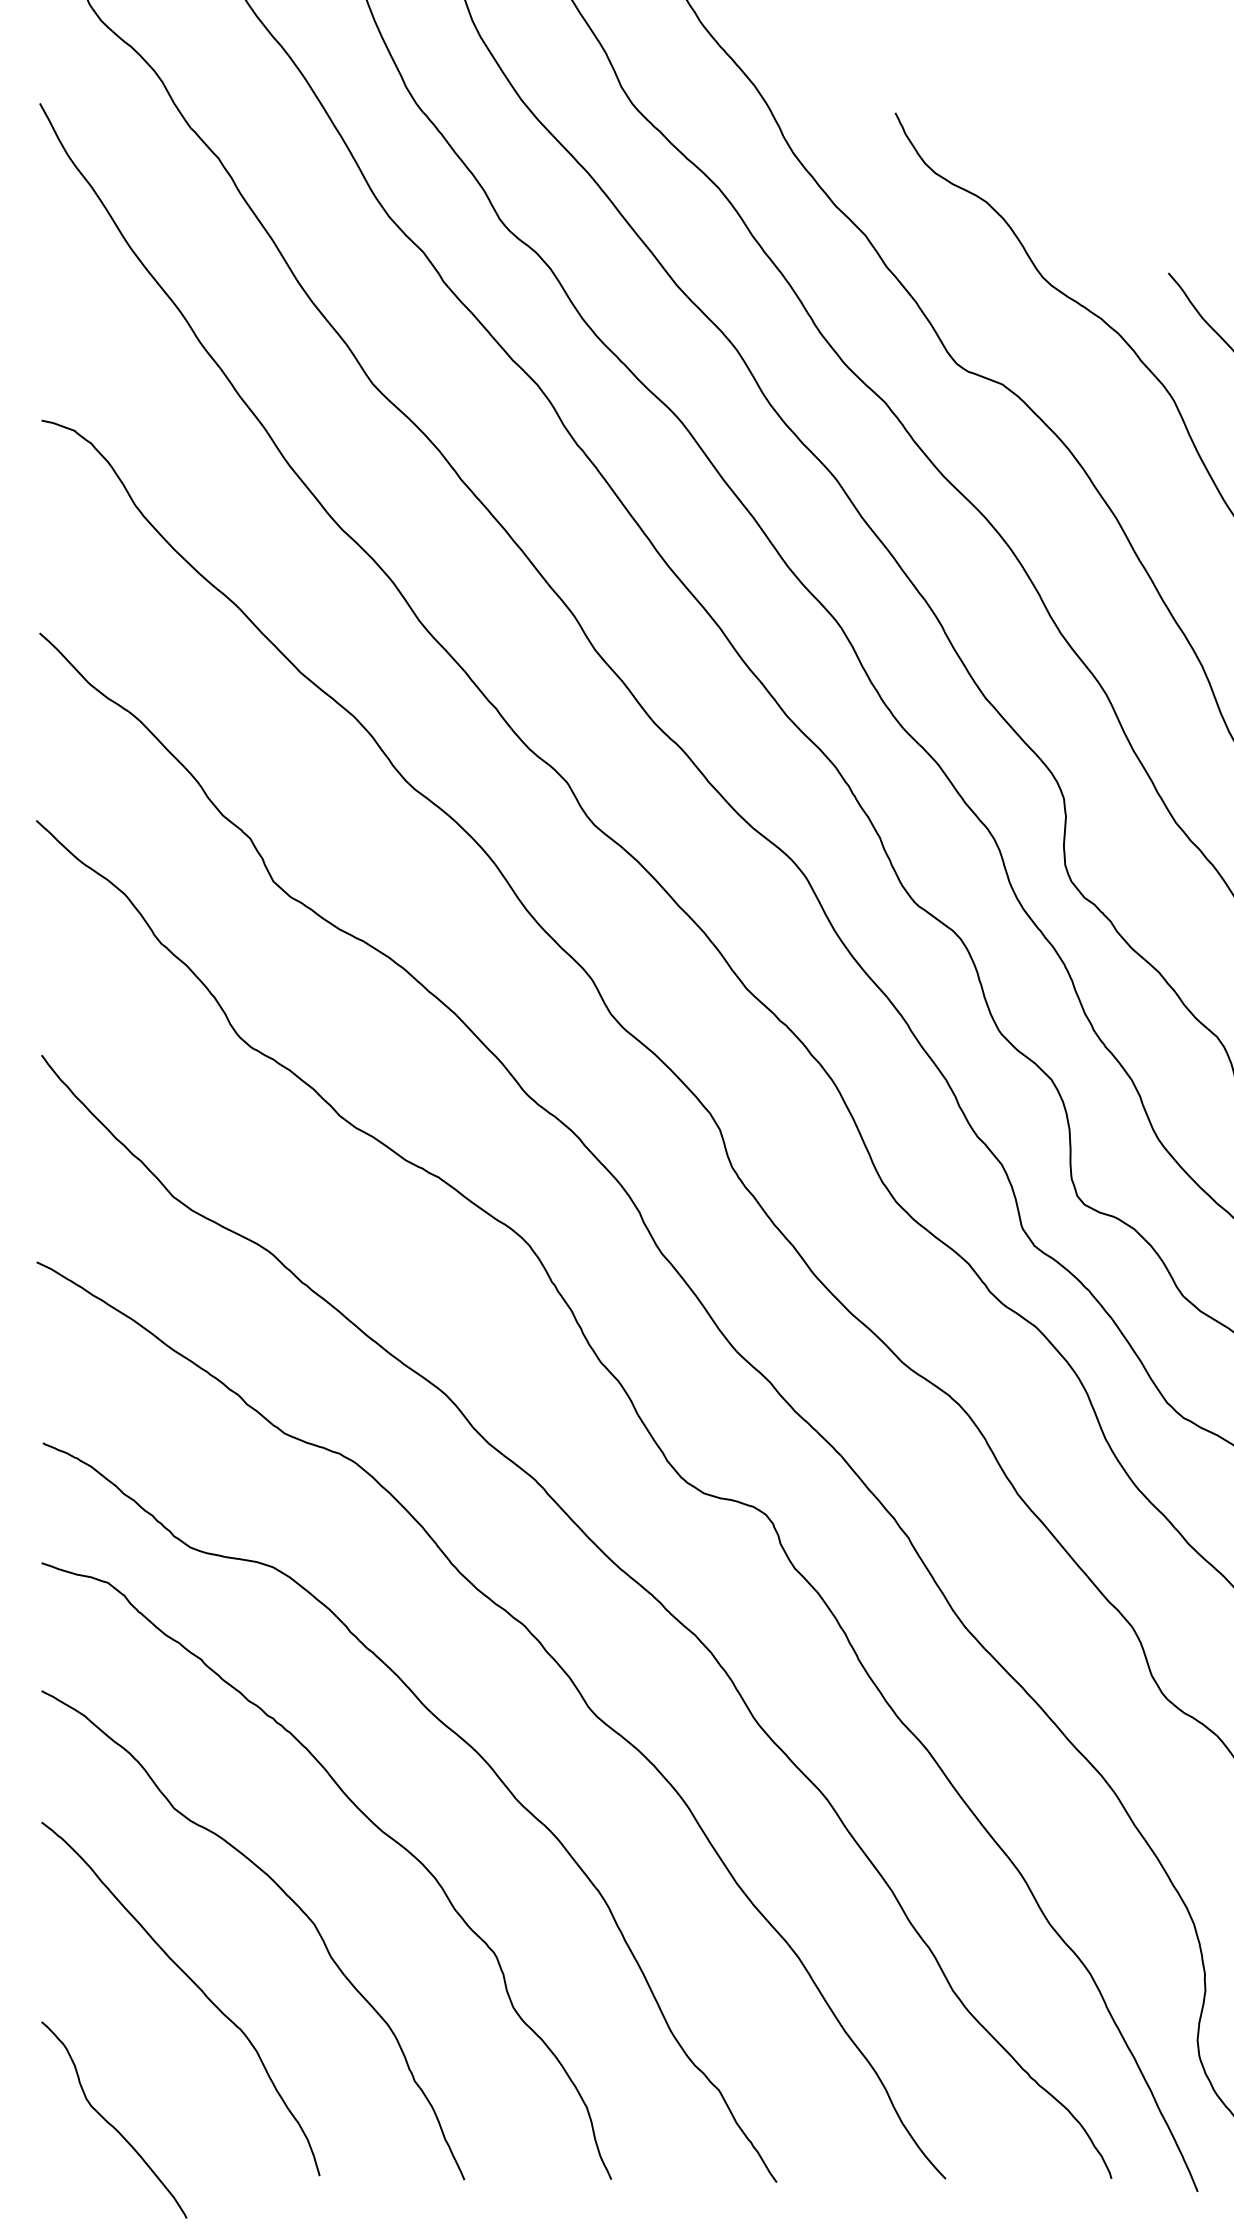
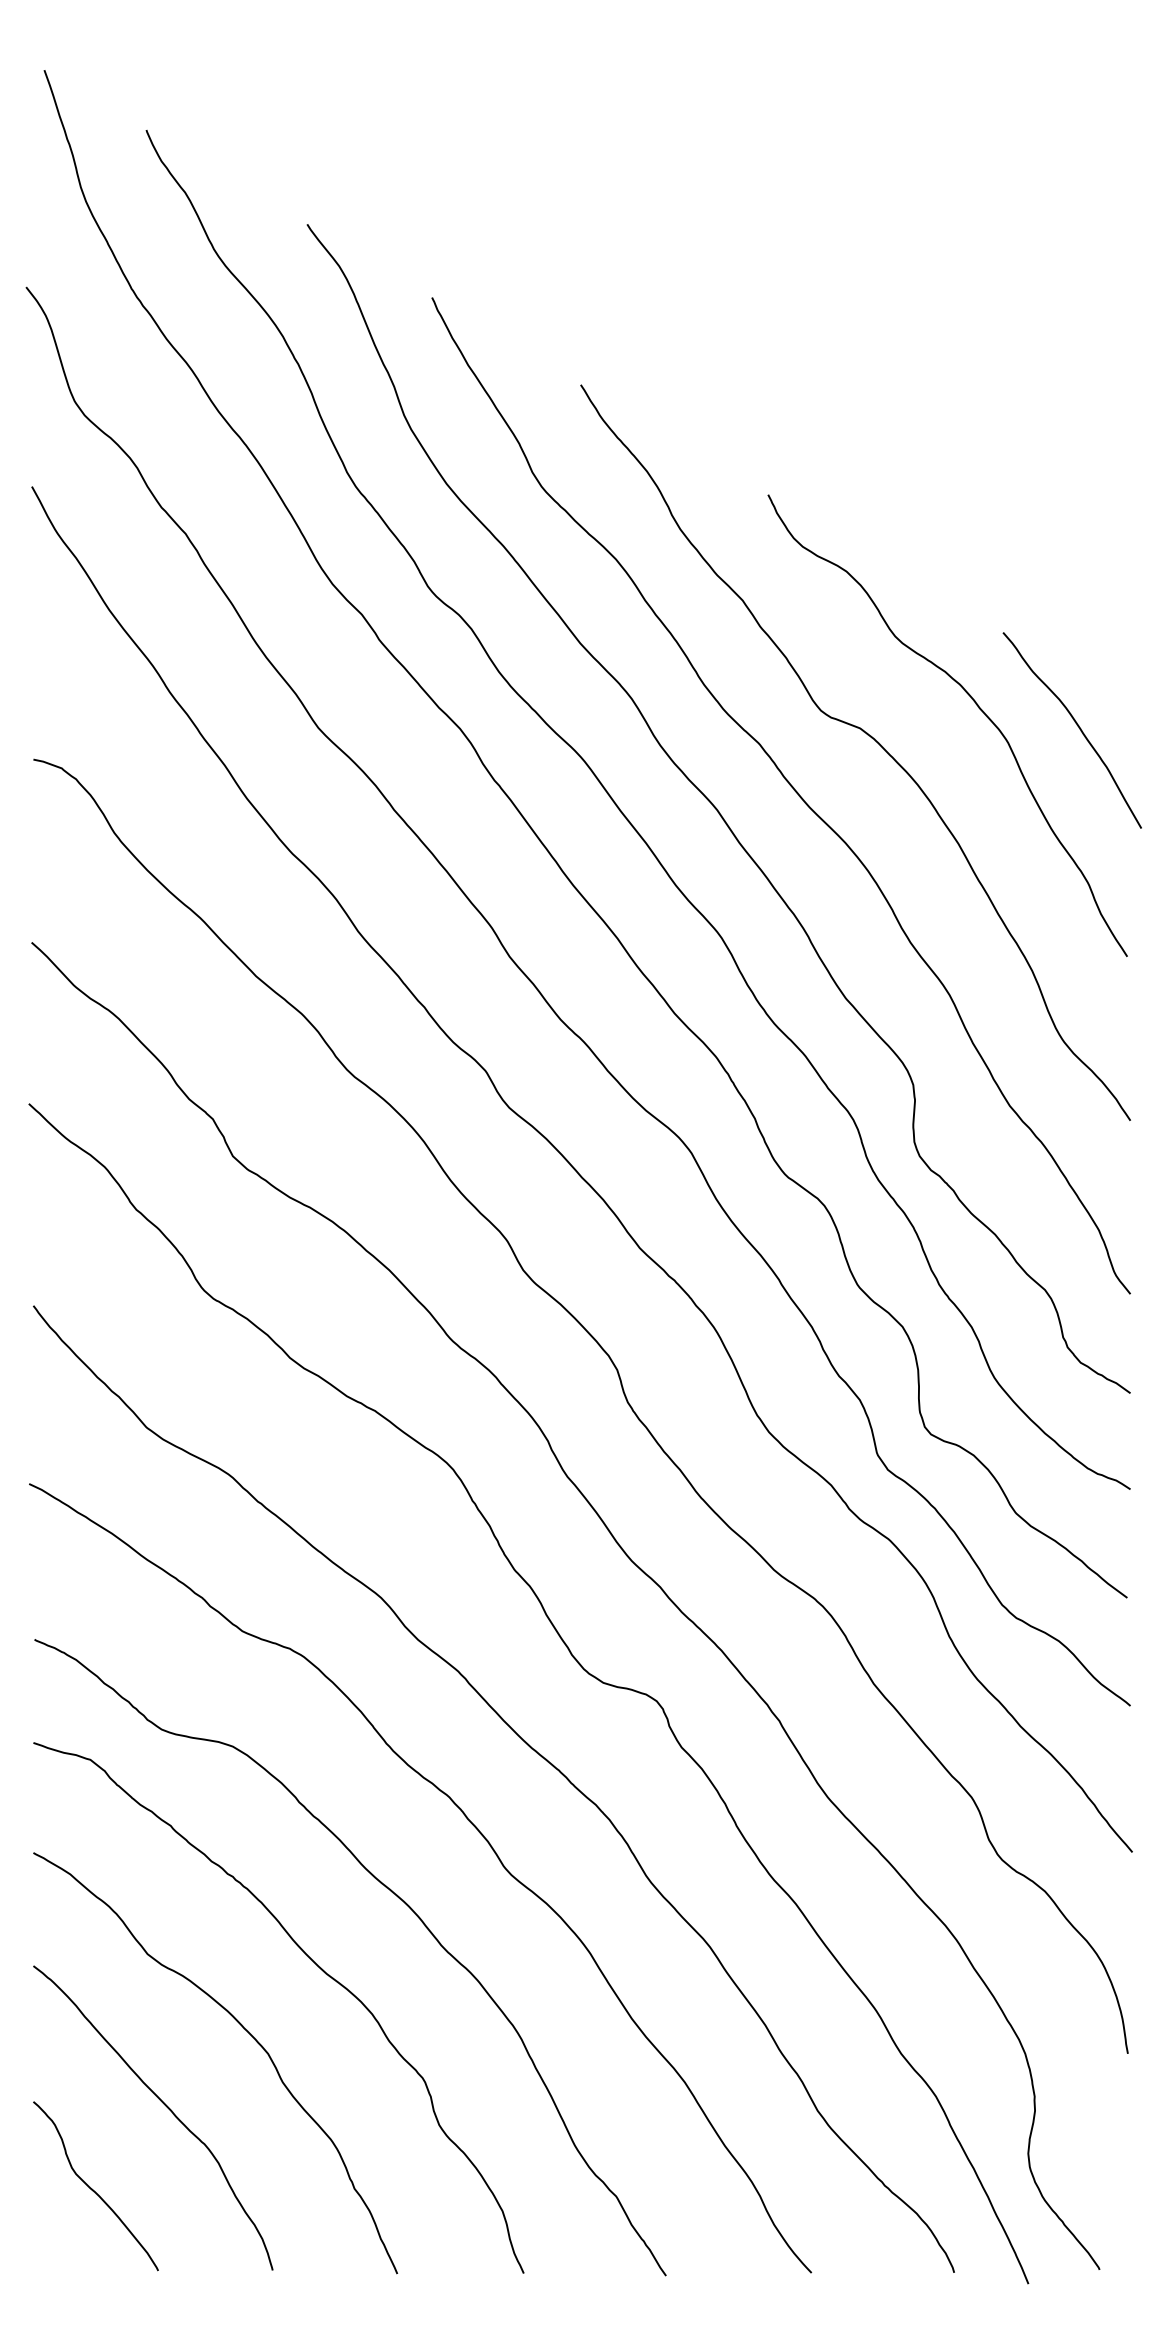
curve: (110, 2122) -> (92, 2188), moved

